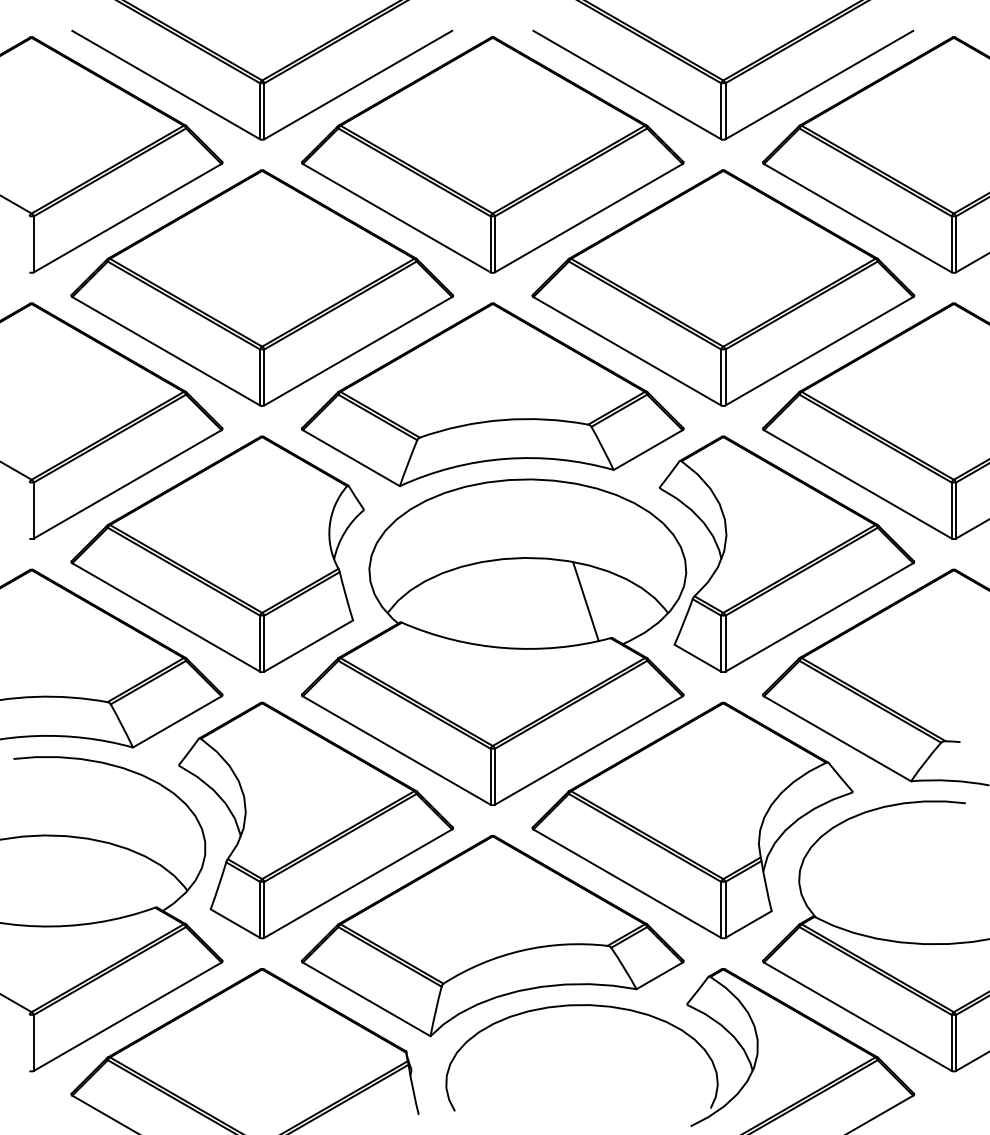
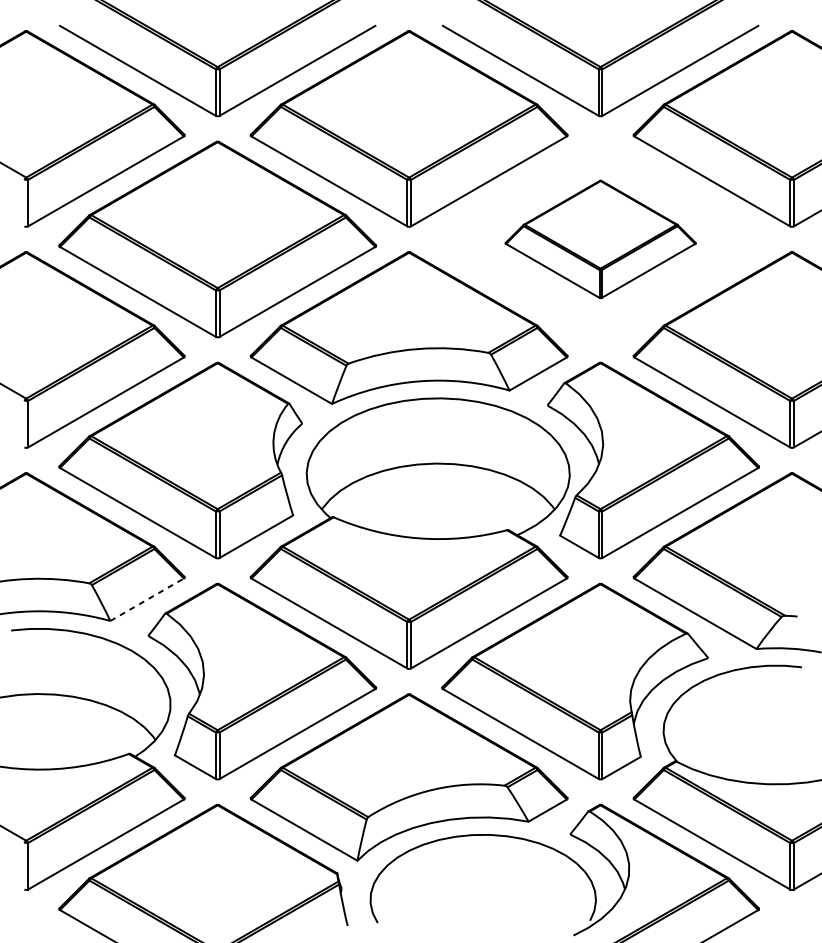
part: (723, 287) -> (600, 238), size x0.6
line: (585, 601) -> (486, 499), removed
line: (177, 721) -> (147, 599), solid -> dashed

